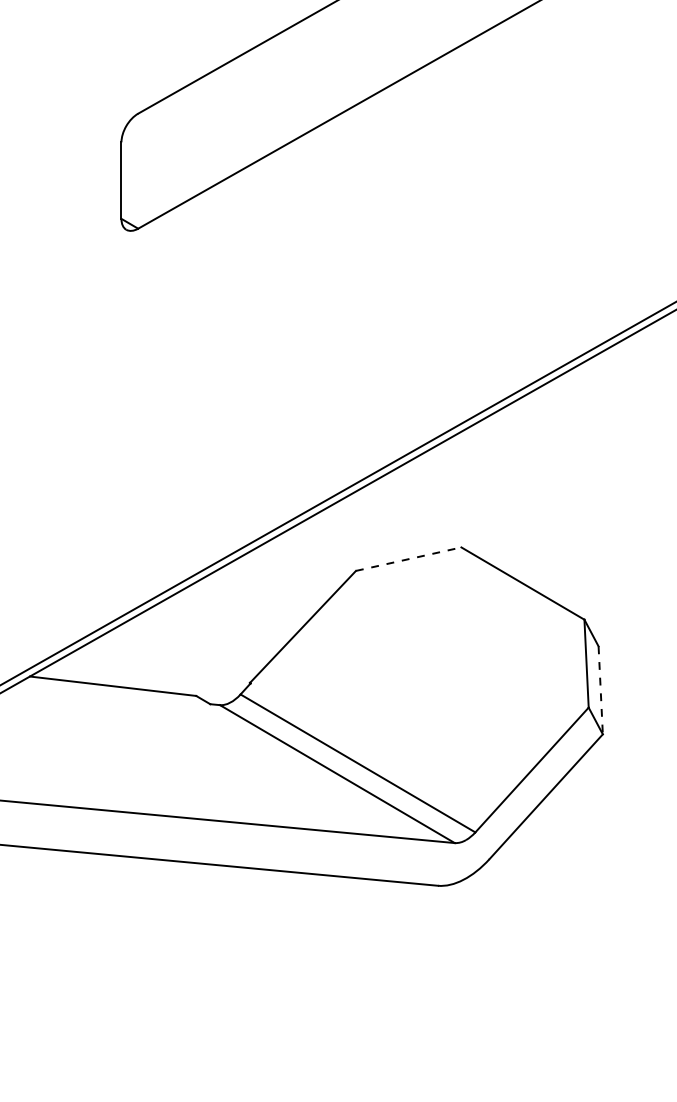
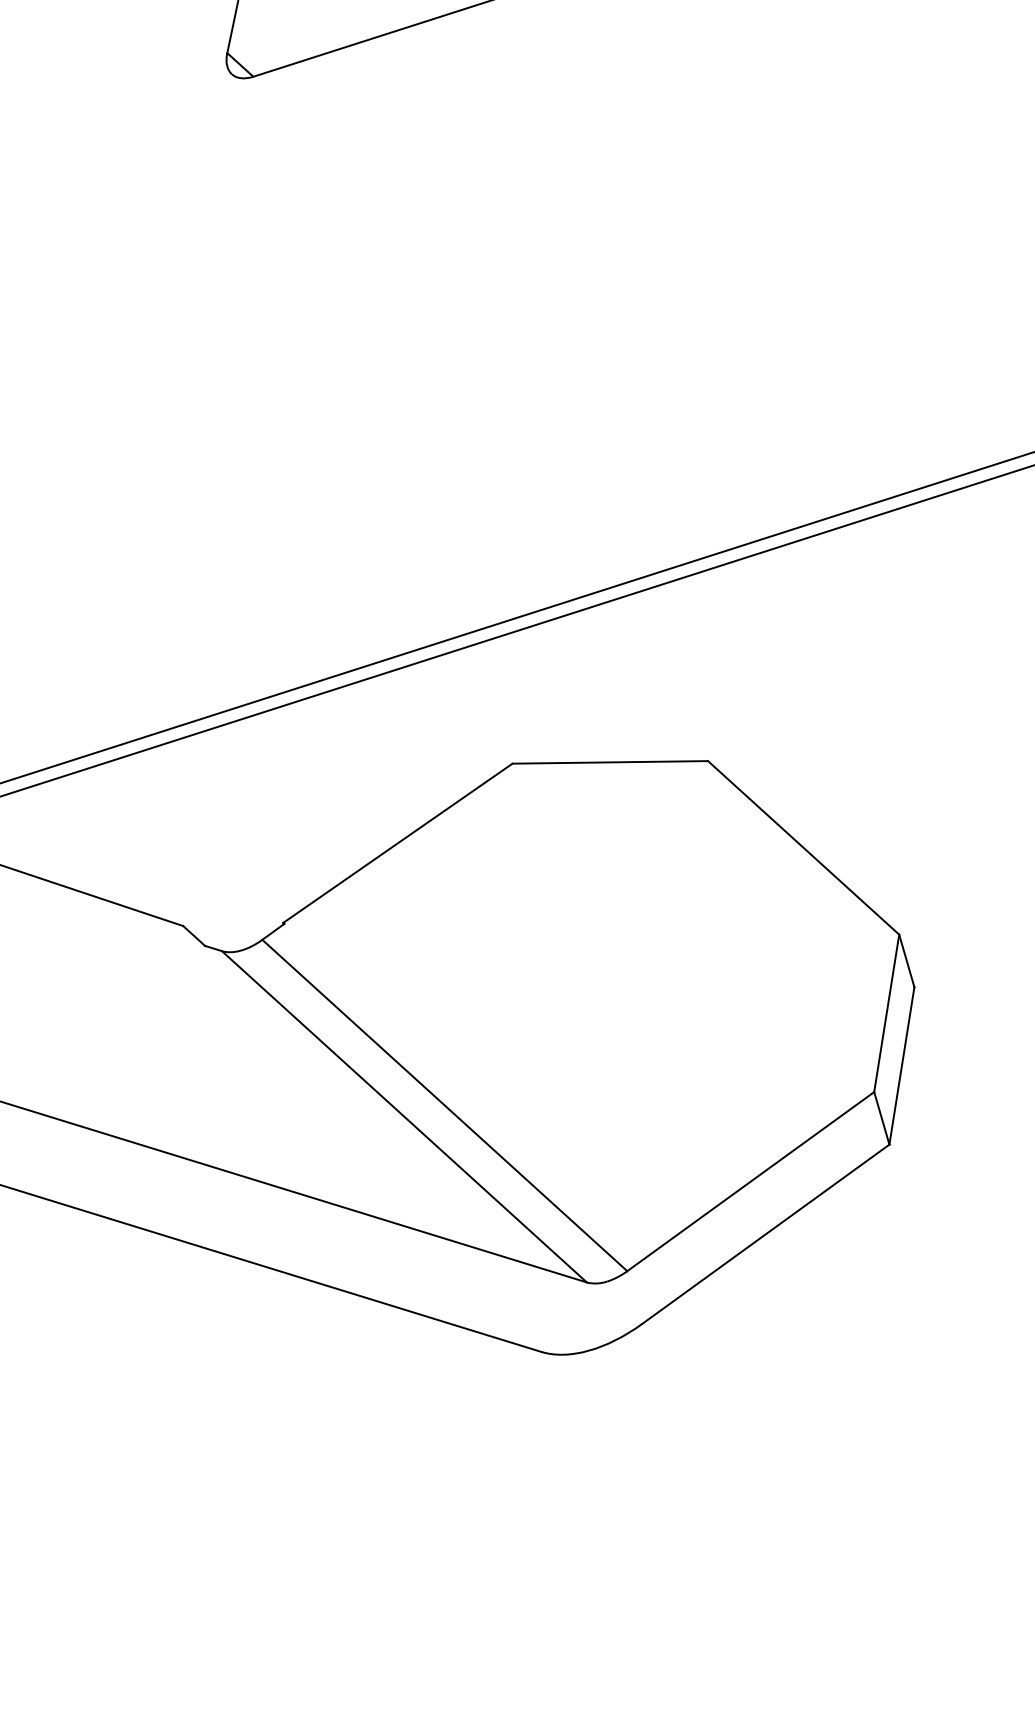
line: (409, 559) -> (611, 763), dashed -> solid
line: (600, 690) -> (901, 1066), dashed -> solid

